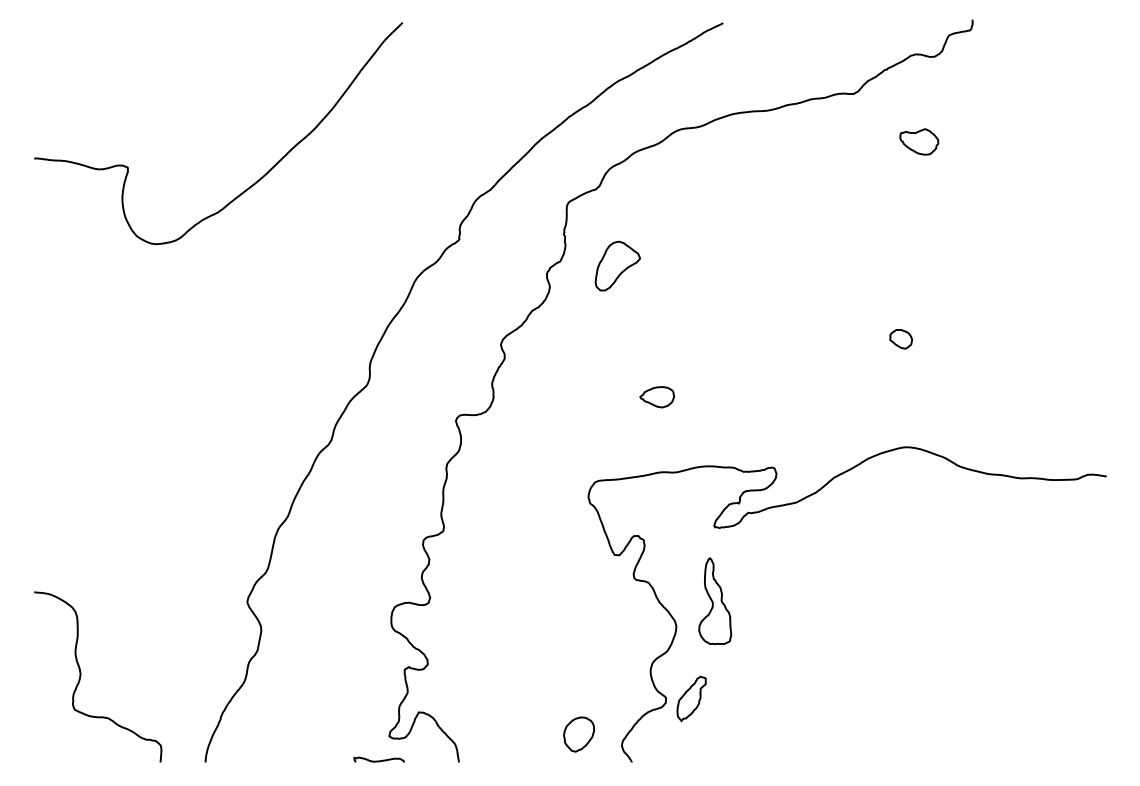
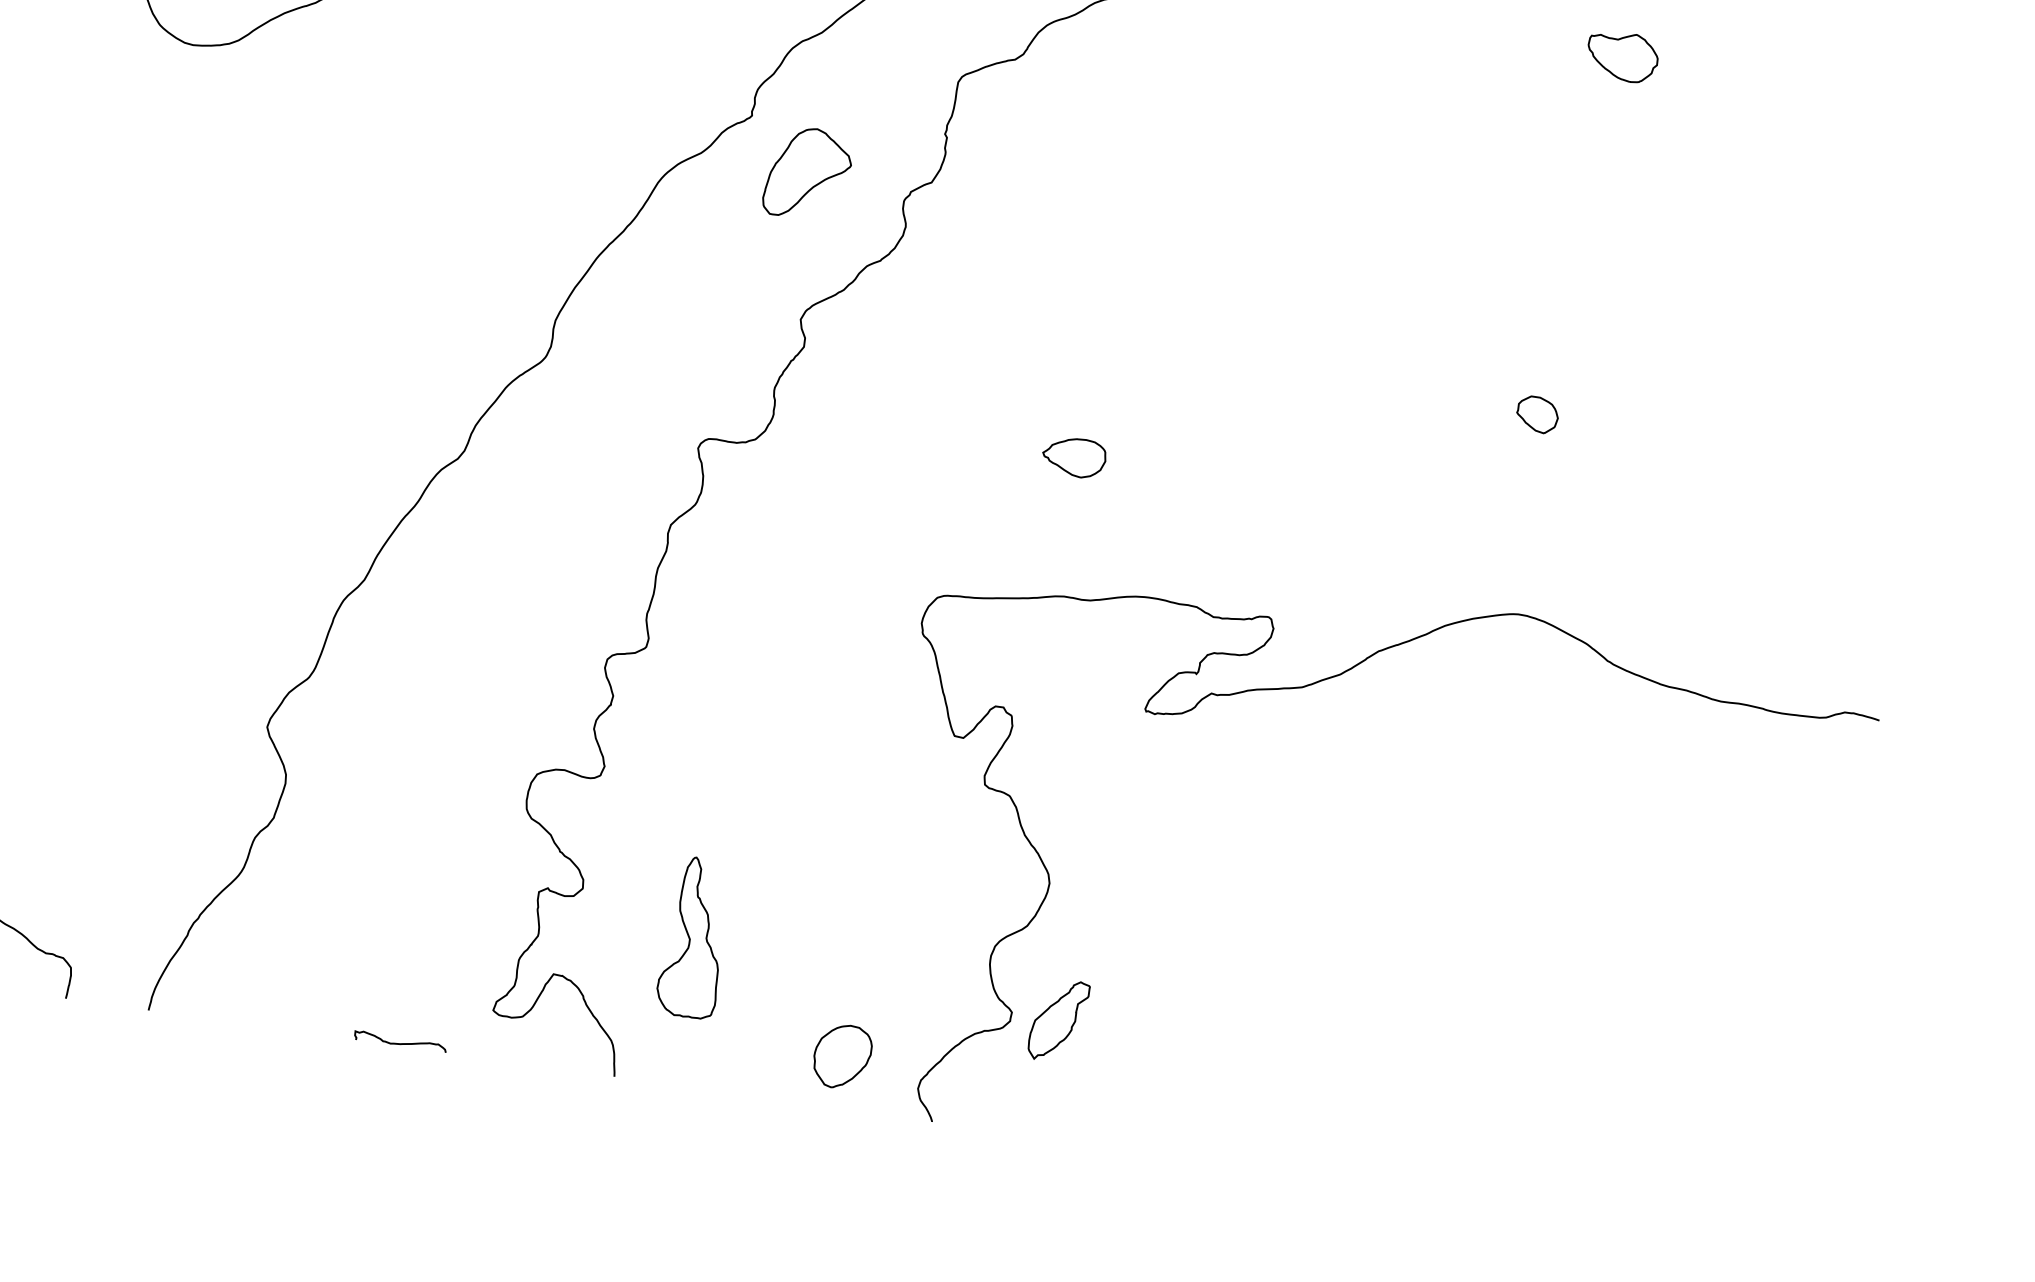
part: (617, 265) -> (807, 172), moved
part: (715, 600) -> (695, 936), moved
curve: (378, 760) -> (399, 1042), moved

